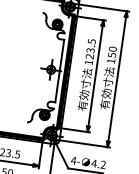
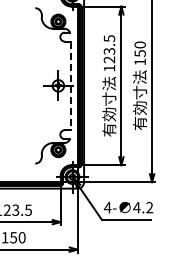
line: (59, 71) -> (70, 86), solid -> dashed

